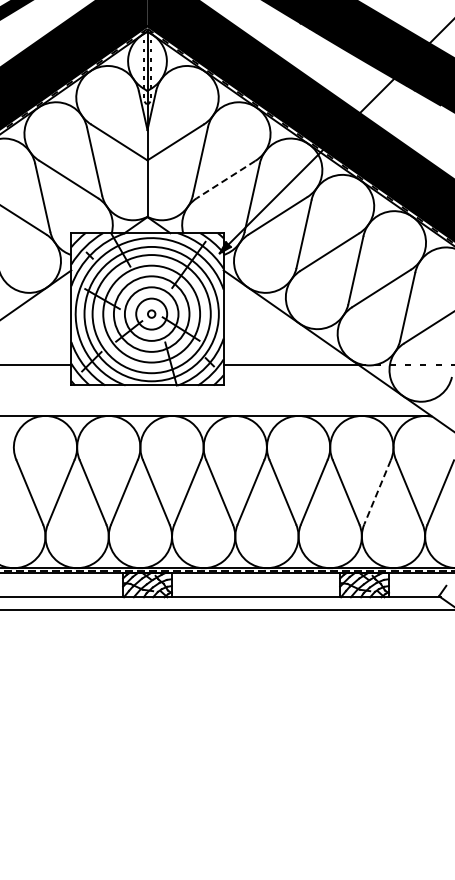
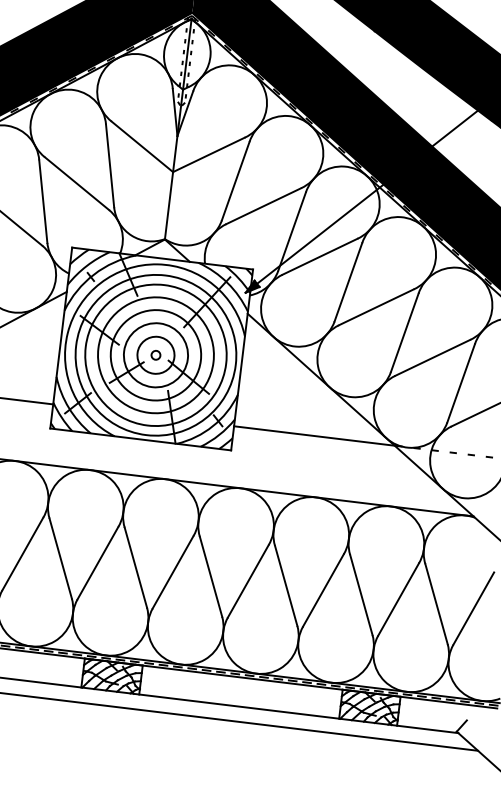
line: (226, 179) -> (264, 206), dashed -> solid
line: (377, 492) -> (398, 599), dashed -> solid

